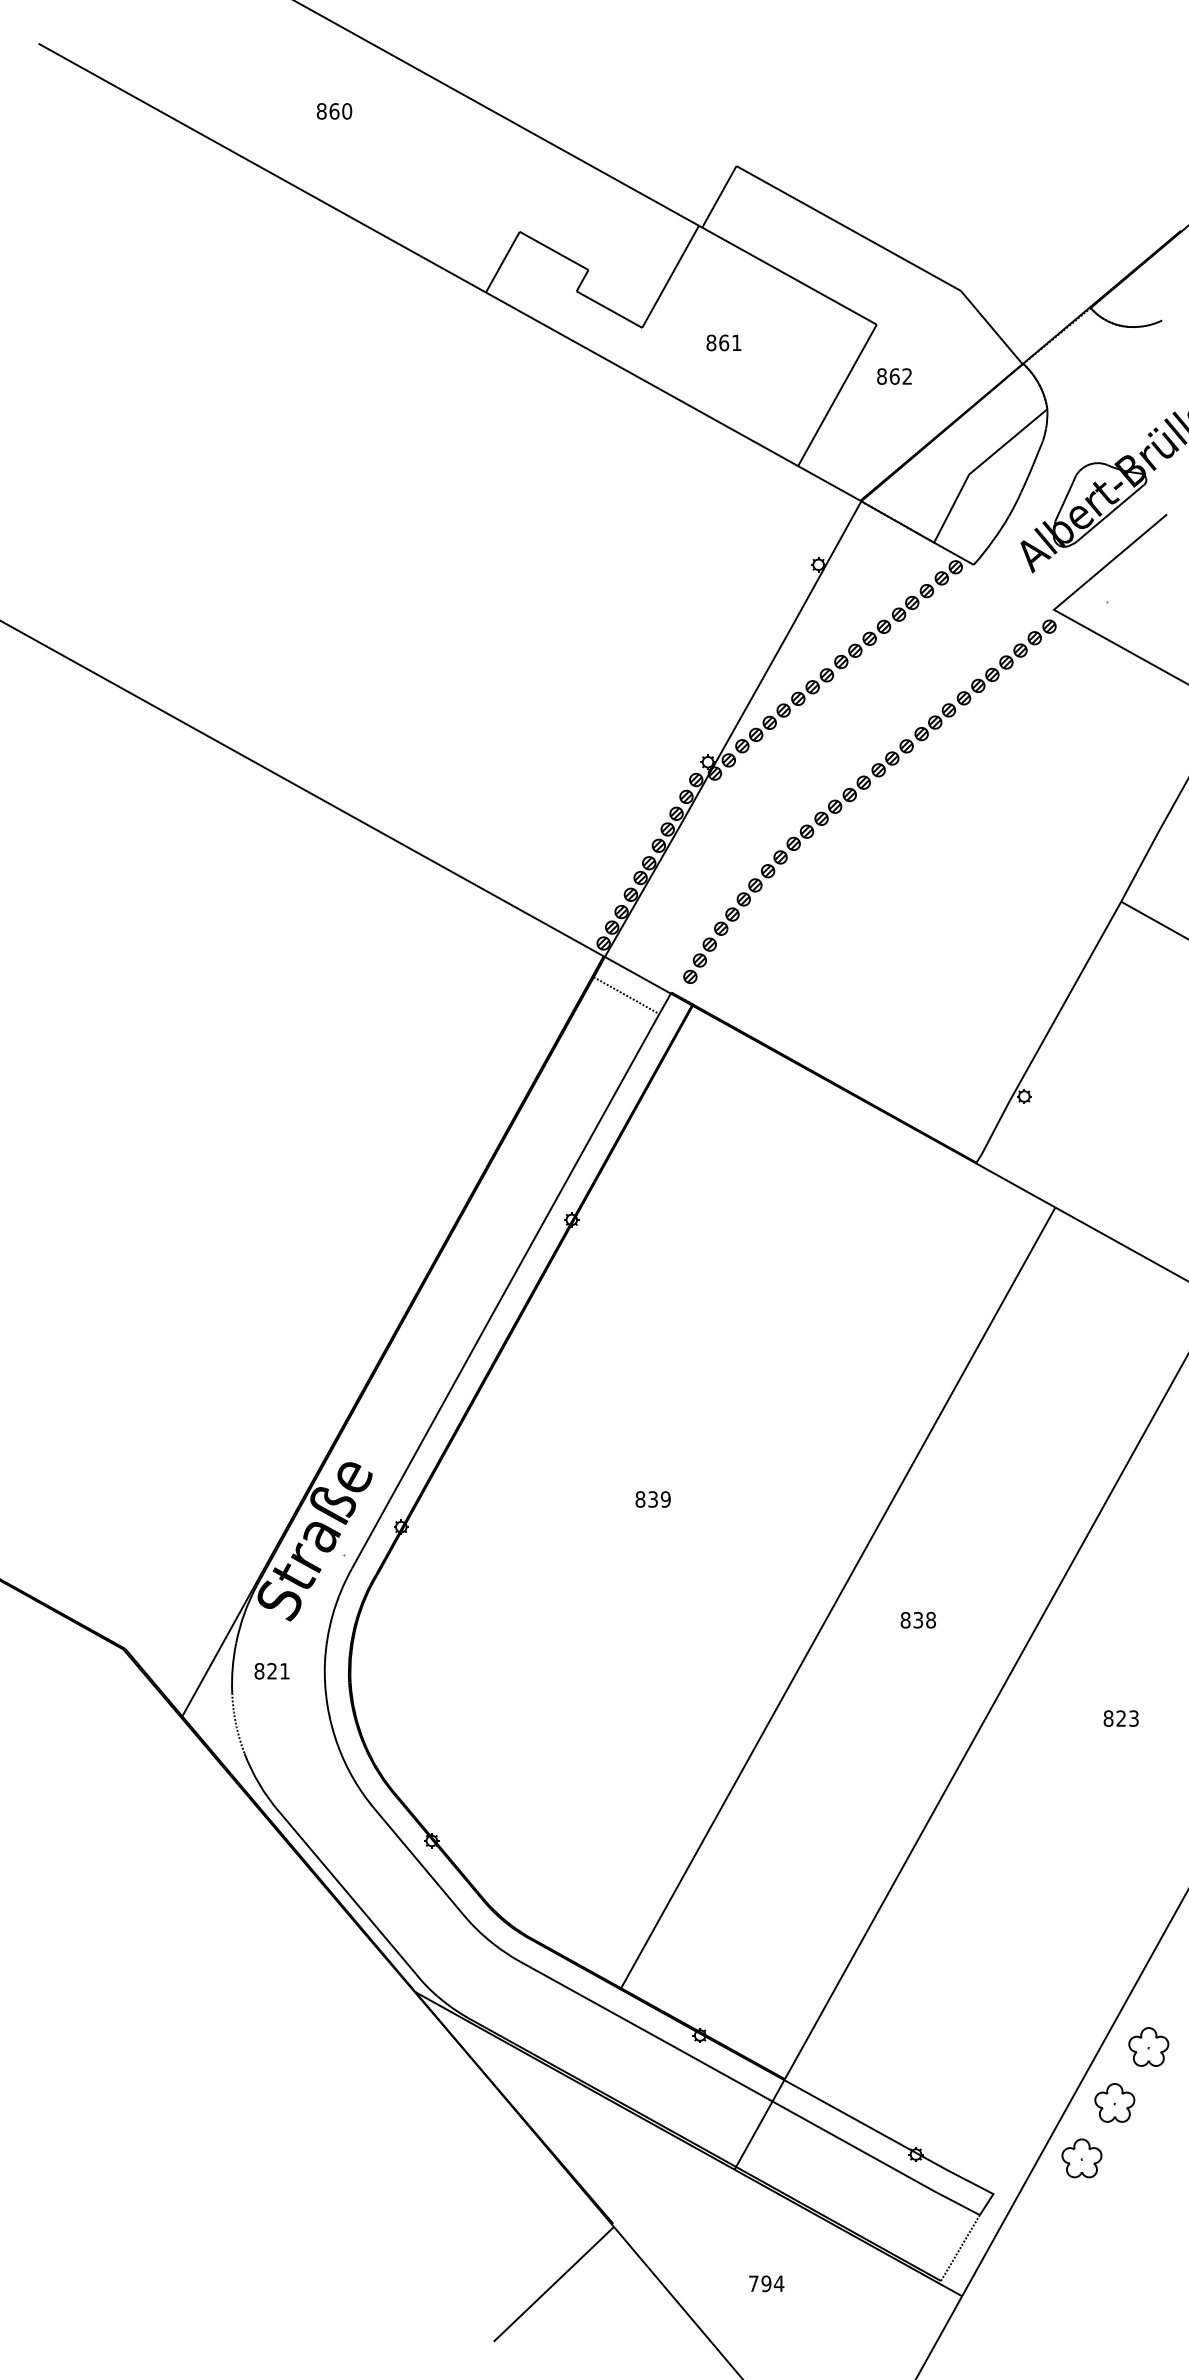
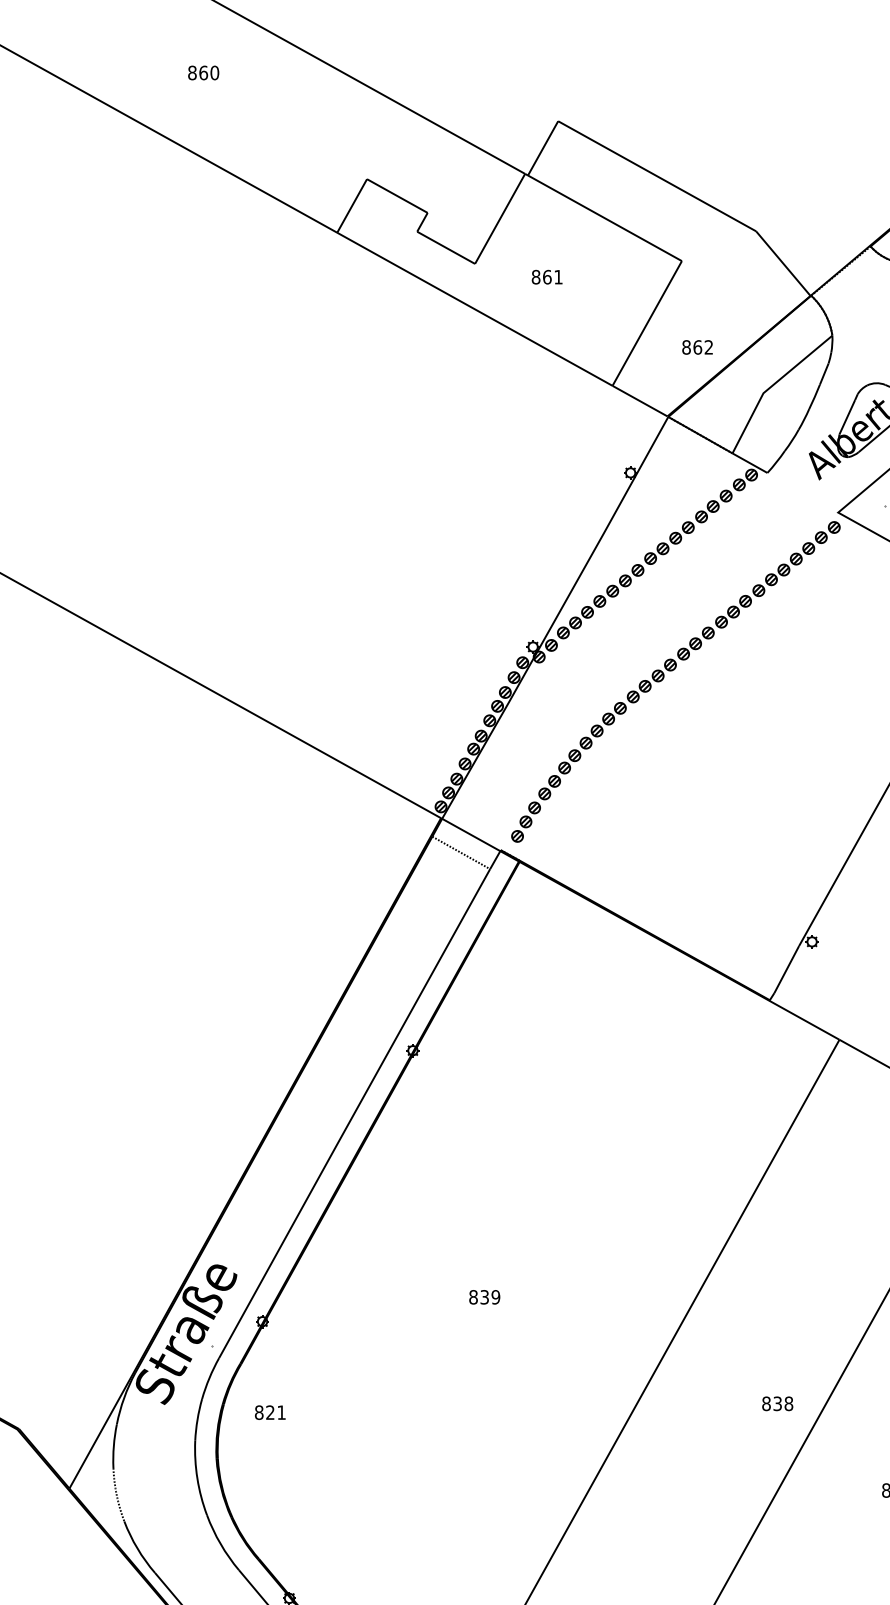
text: (894, 376) -> (697, 347), moved
text: (917, 1620) -> (776, 1404), moved
text: (271, 1671) -> (269, 1412), moved

